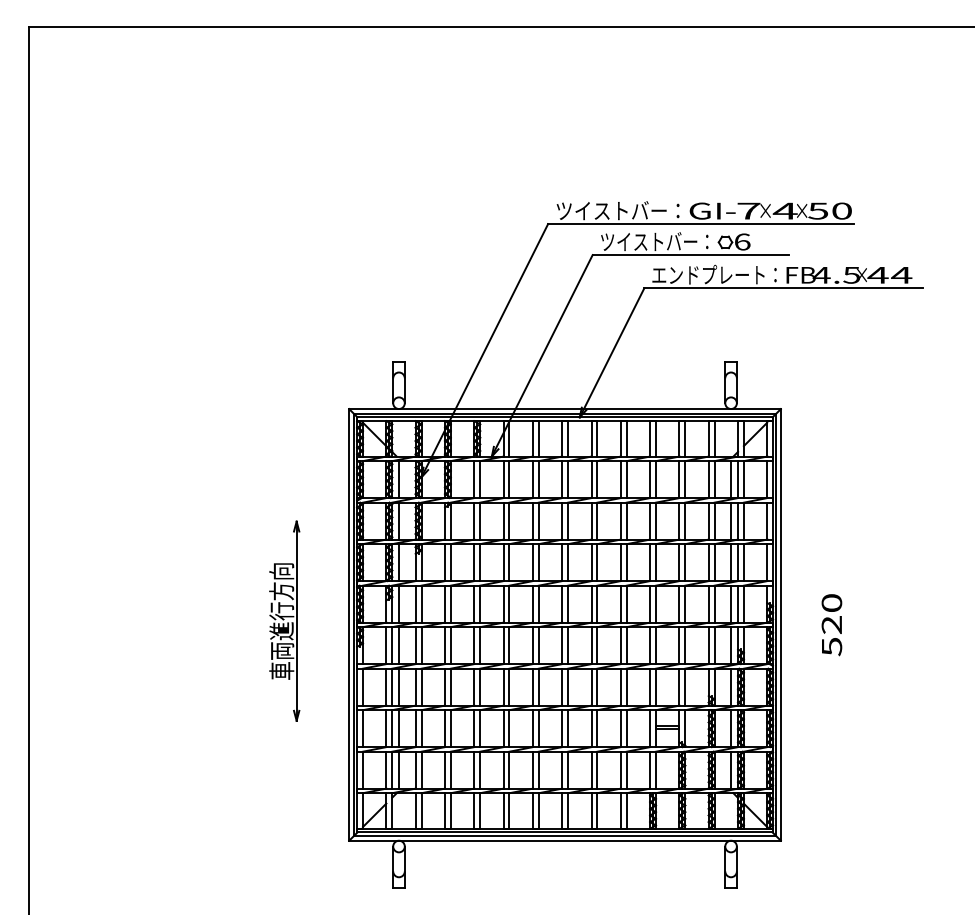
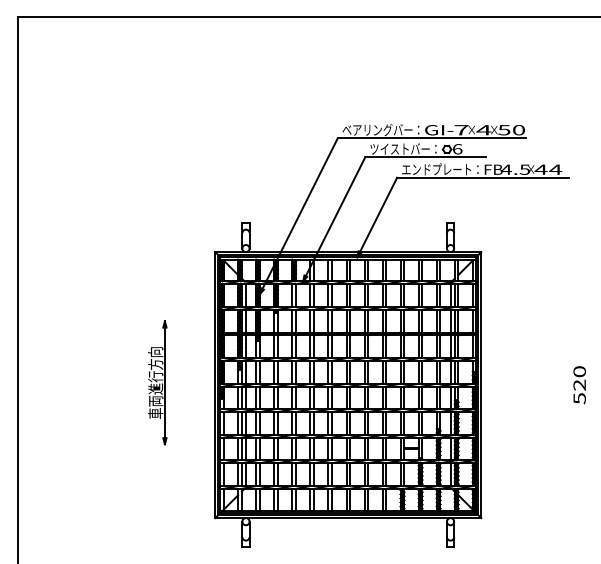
text: (617, 209) -> (380, 129), ツイストバー： -> ベアリングバー：
part: (284, 620) -> (157, 382), moved
text: (831, 625) -> (579, 385), moved

